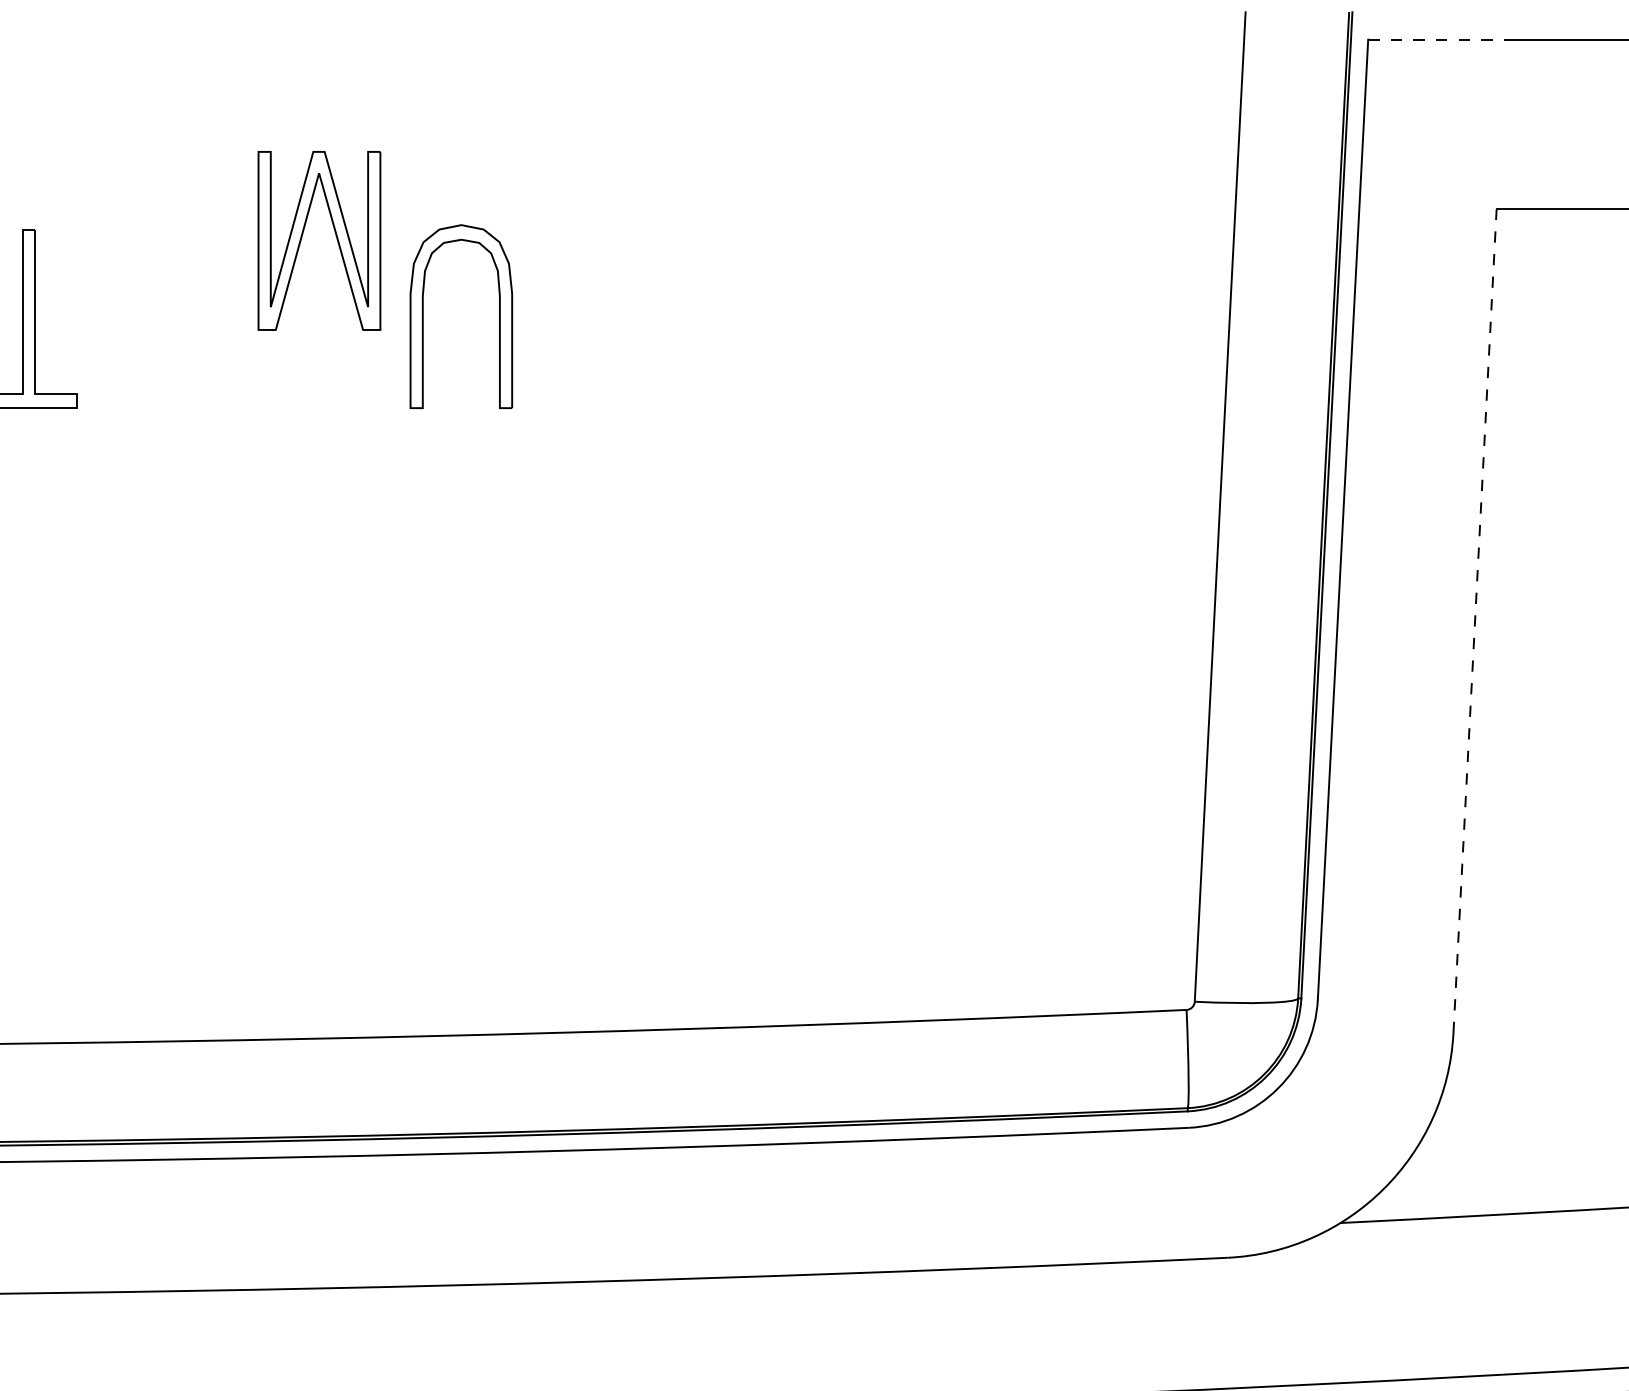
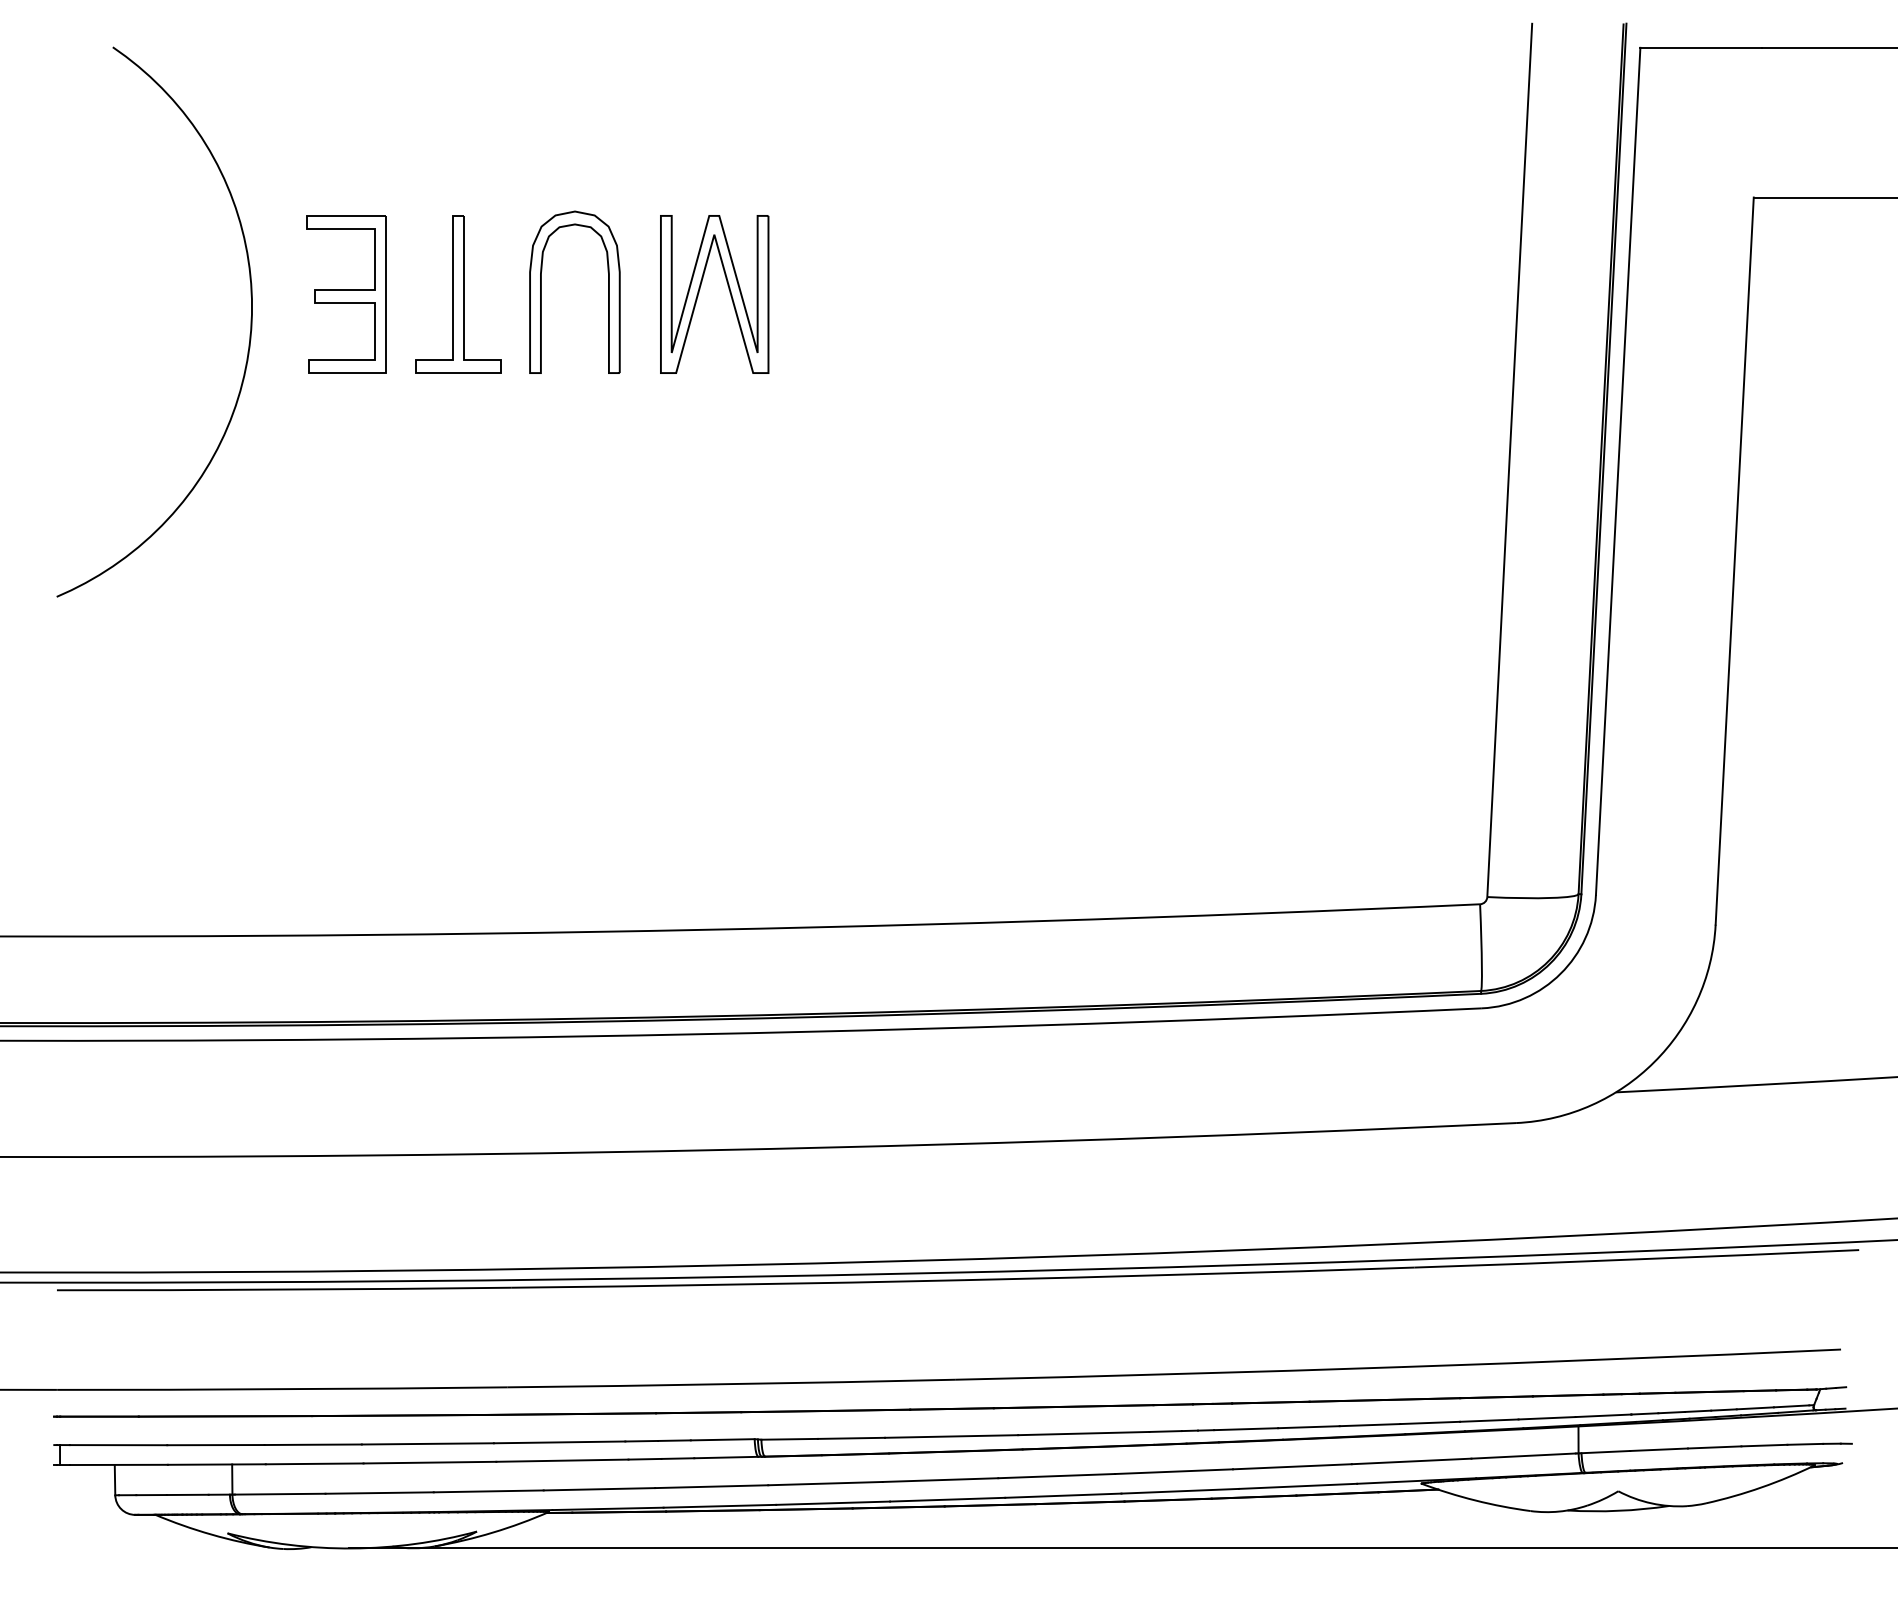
line: (1437, 39) -> (1701, 47), dashed -> solid
part: (303, 235) -> (700, 289), moved
part: (423, 315) -> (541, 291), moved
line: (1474, 620) -> (1734, 560), dashed -> solid

